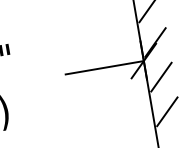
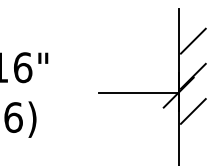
line: (166, 111) -> (192, 146), removed

